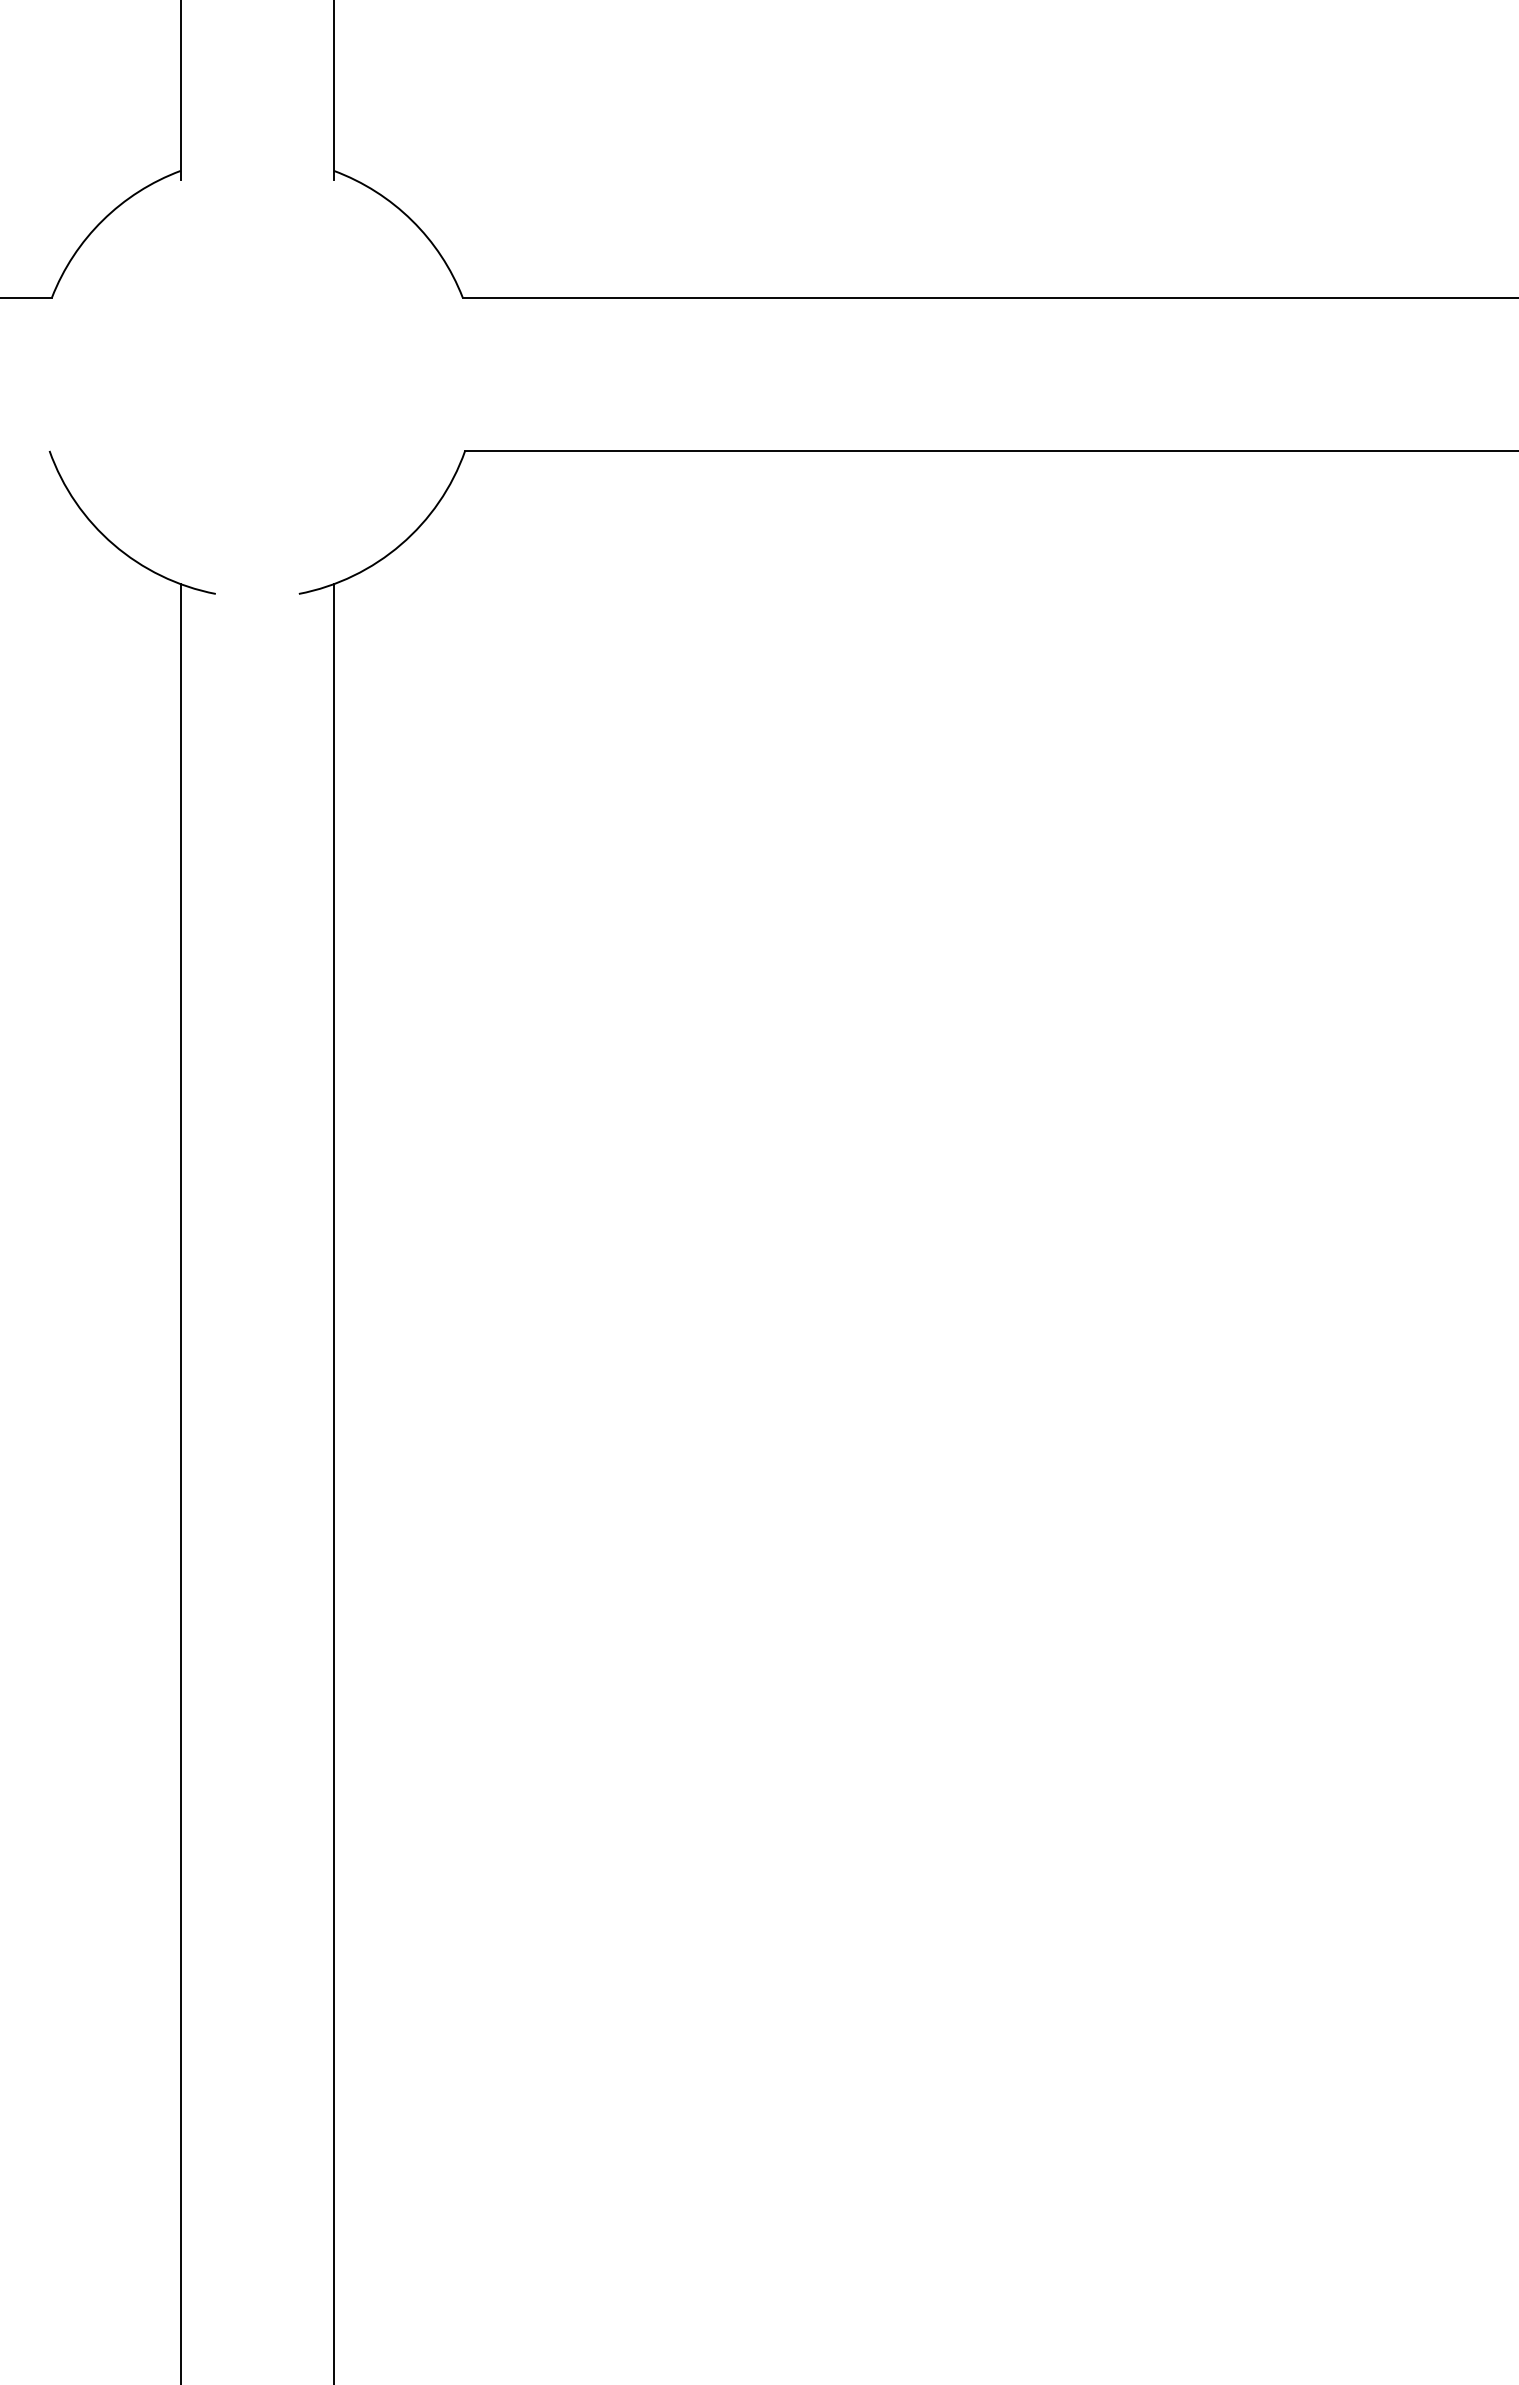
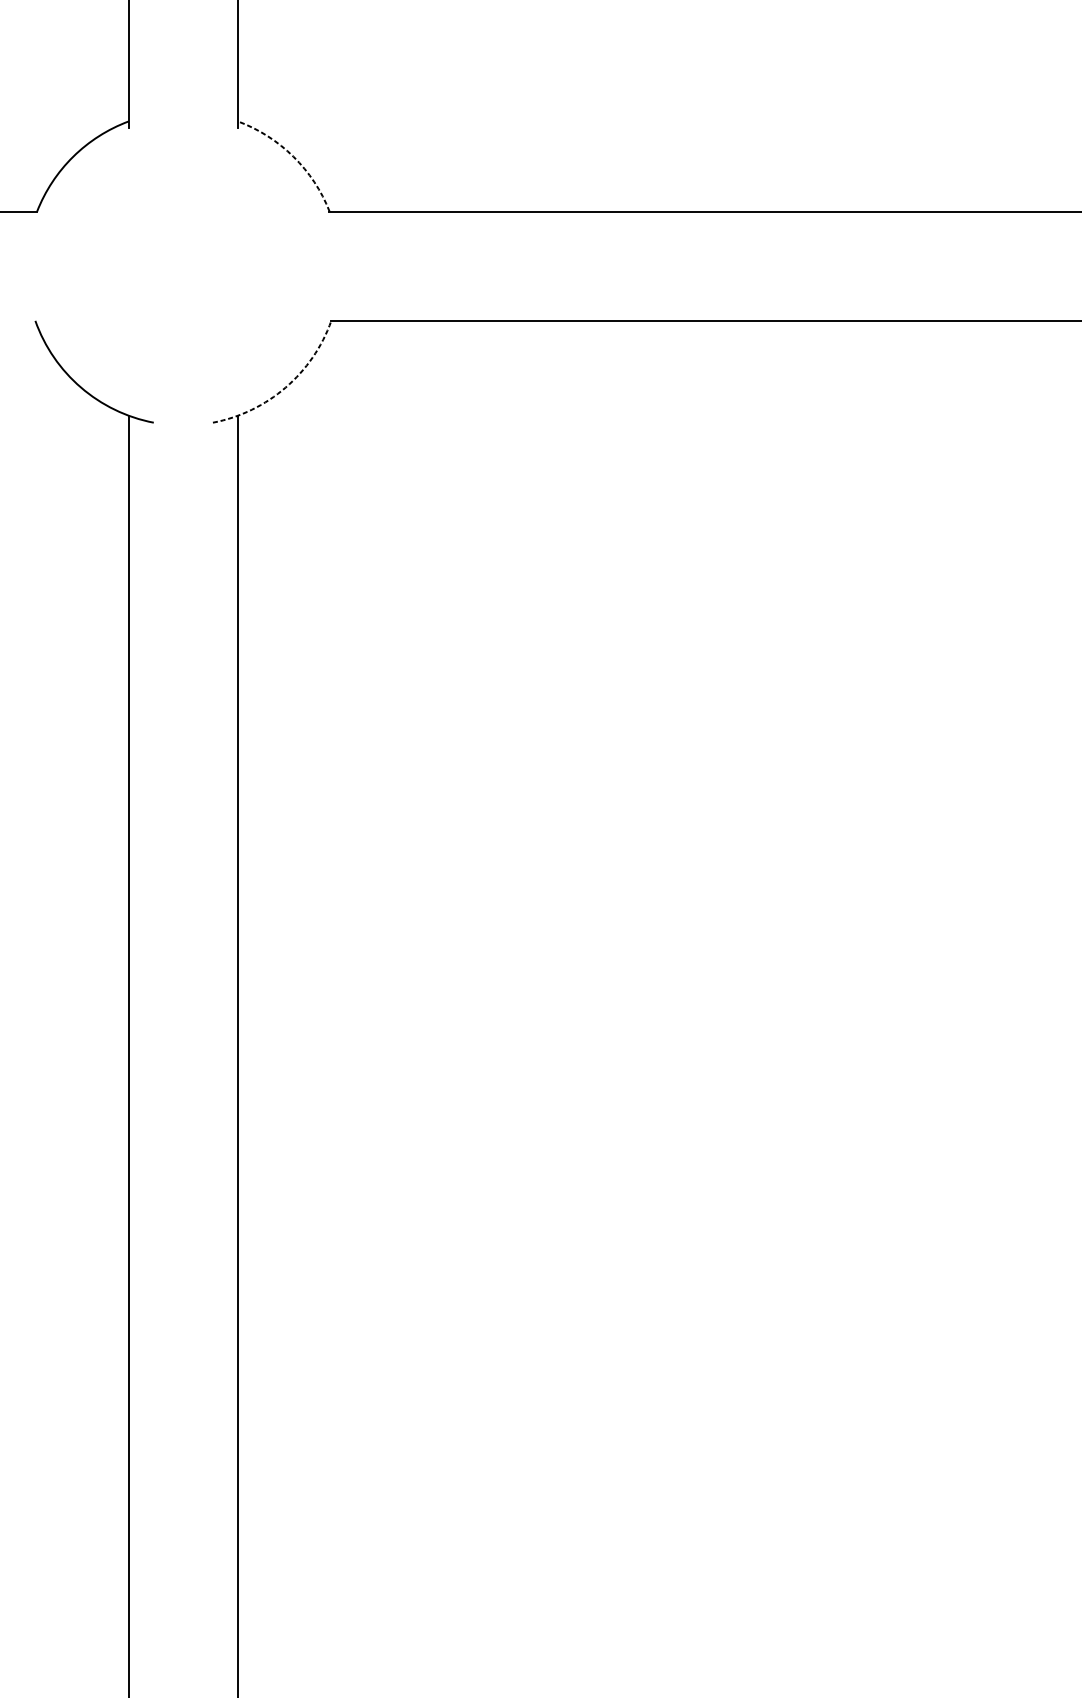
arc: (411, 220) -> (293, 156), solid -> dashed
arc: (401, 544) -> (286, 387), solid -> dashed

